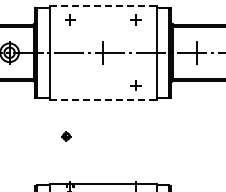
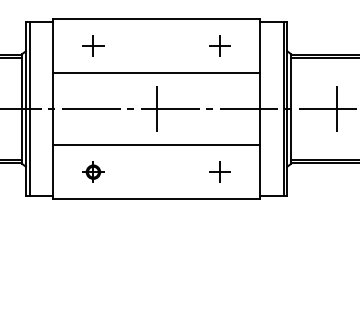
line: (103, 6) -> (157, 19), dashed -> solid
line: (102, 34) -> (155, 73), added
line: (102, 71) -> (155, 145), added
line: (103, 99) -> (157, 199), dashed -> solid
part: (66, 136) -> (93, 172), moved

